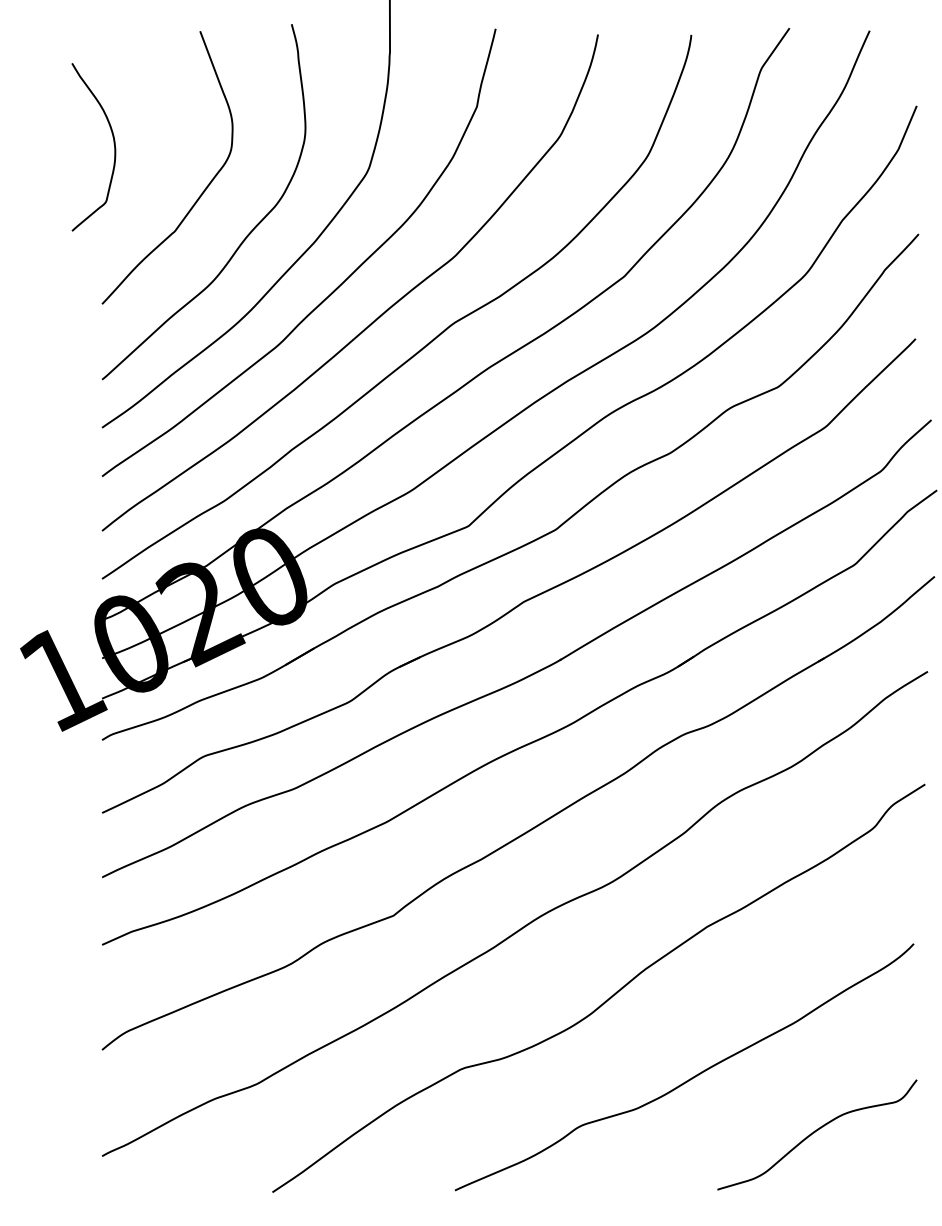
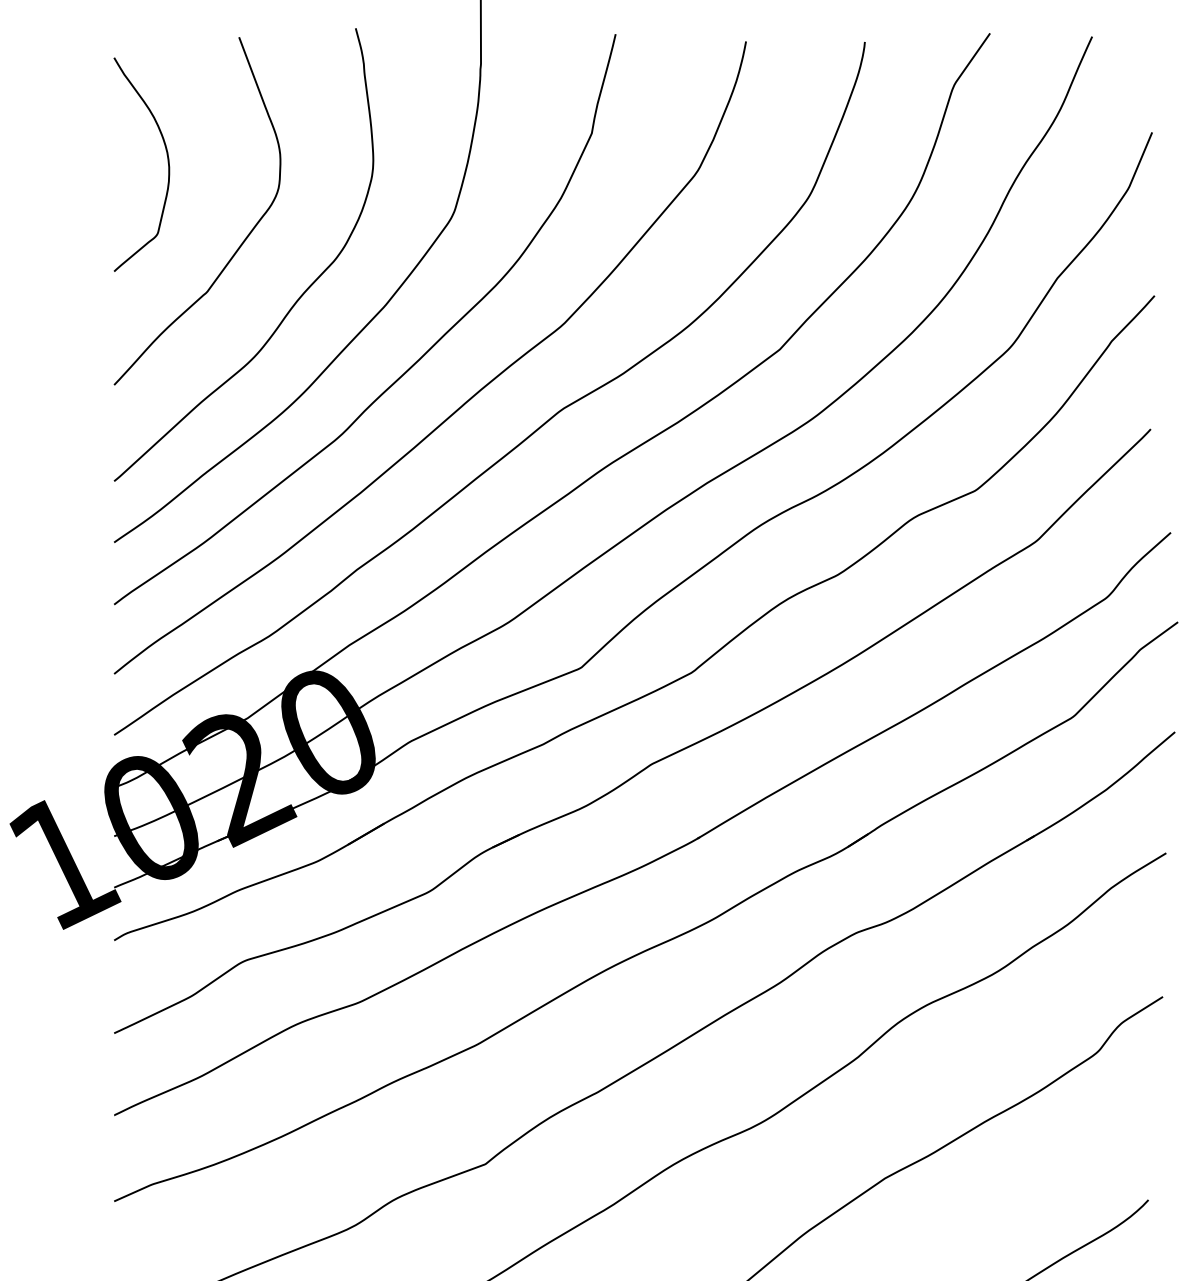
curve: (113, 143) -> (166, 159), moved

